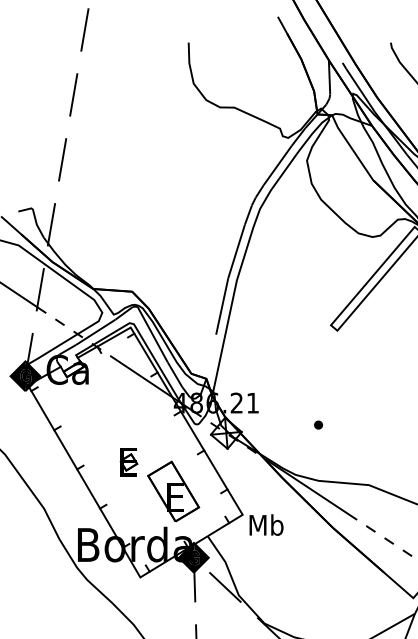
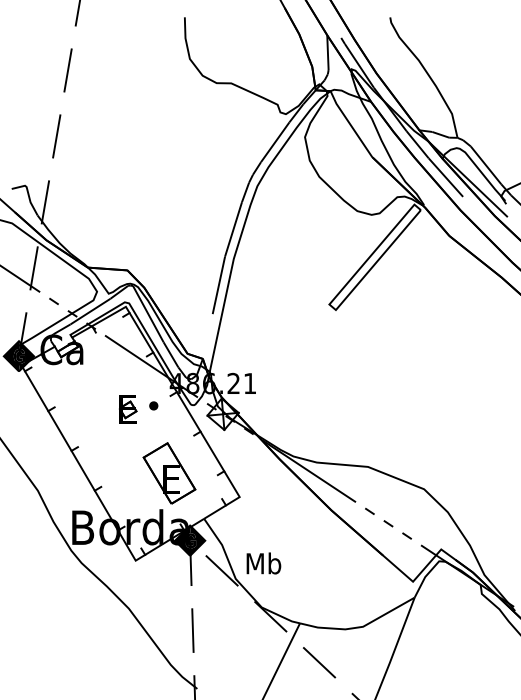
part: (318, 424) -> (153, 405), moved
part: (129, 462) -> (128, 409), moved
text: (266, 525) -> (263, 563), moved

